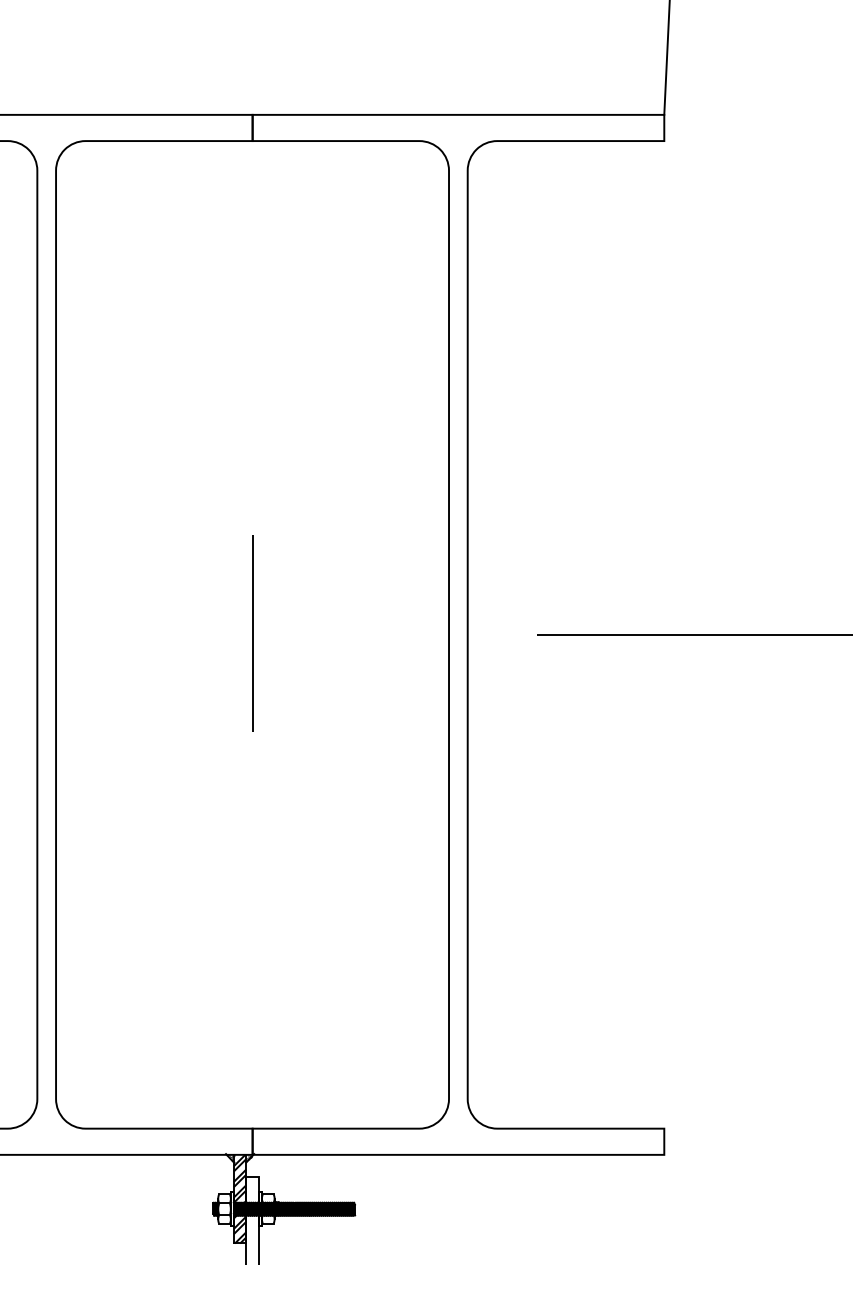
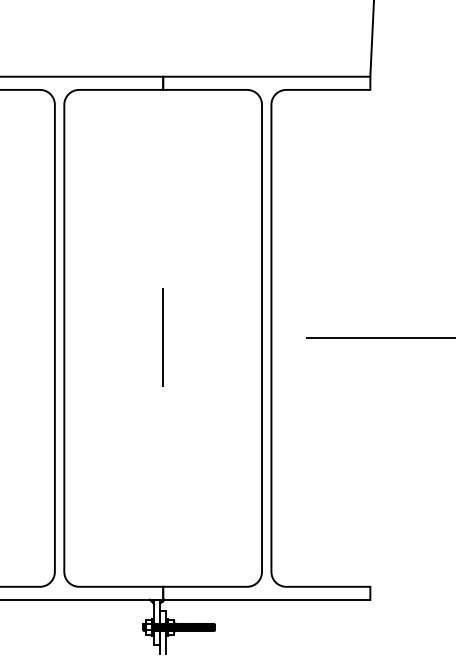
hatch: (239, 1197) -> (156, 621), removed

